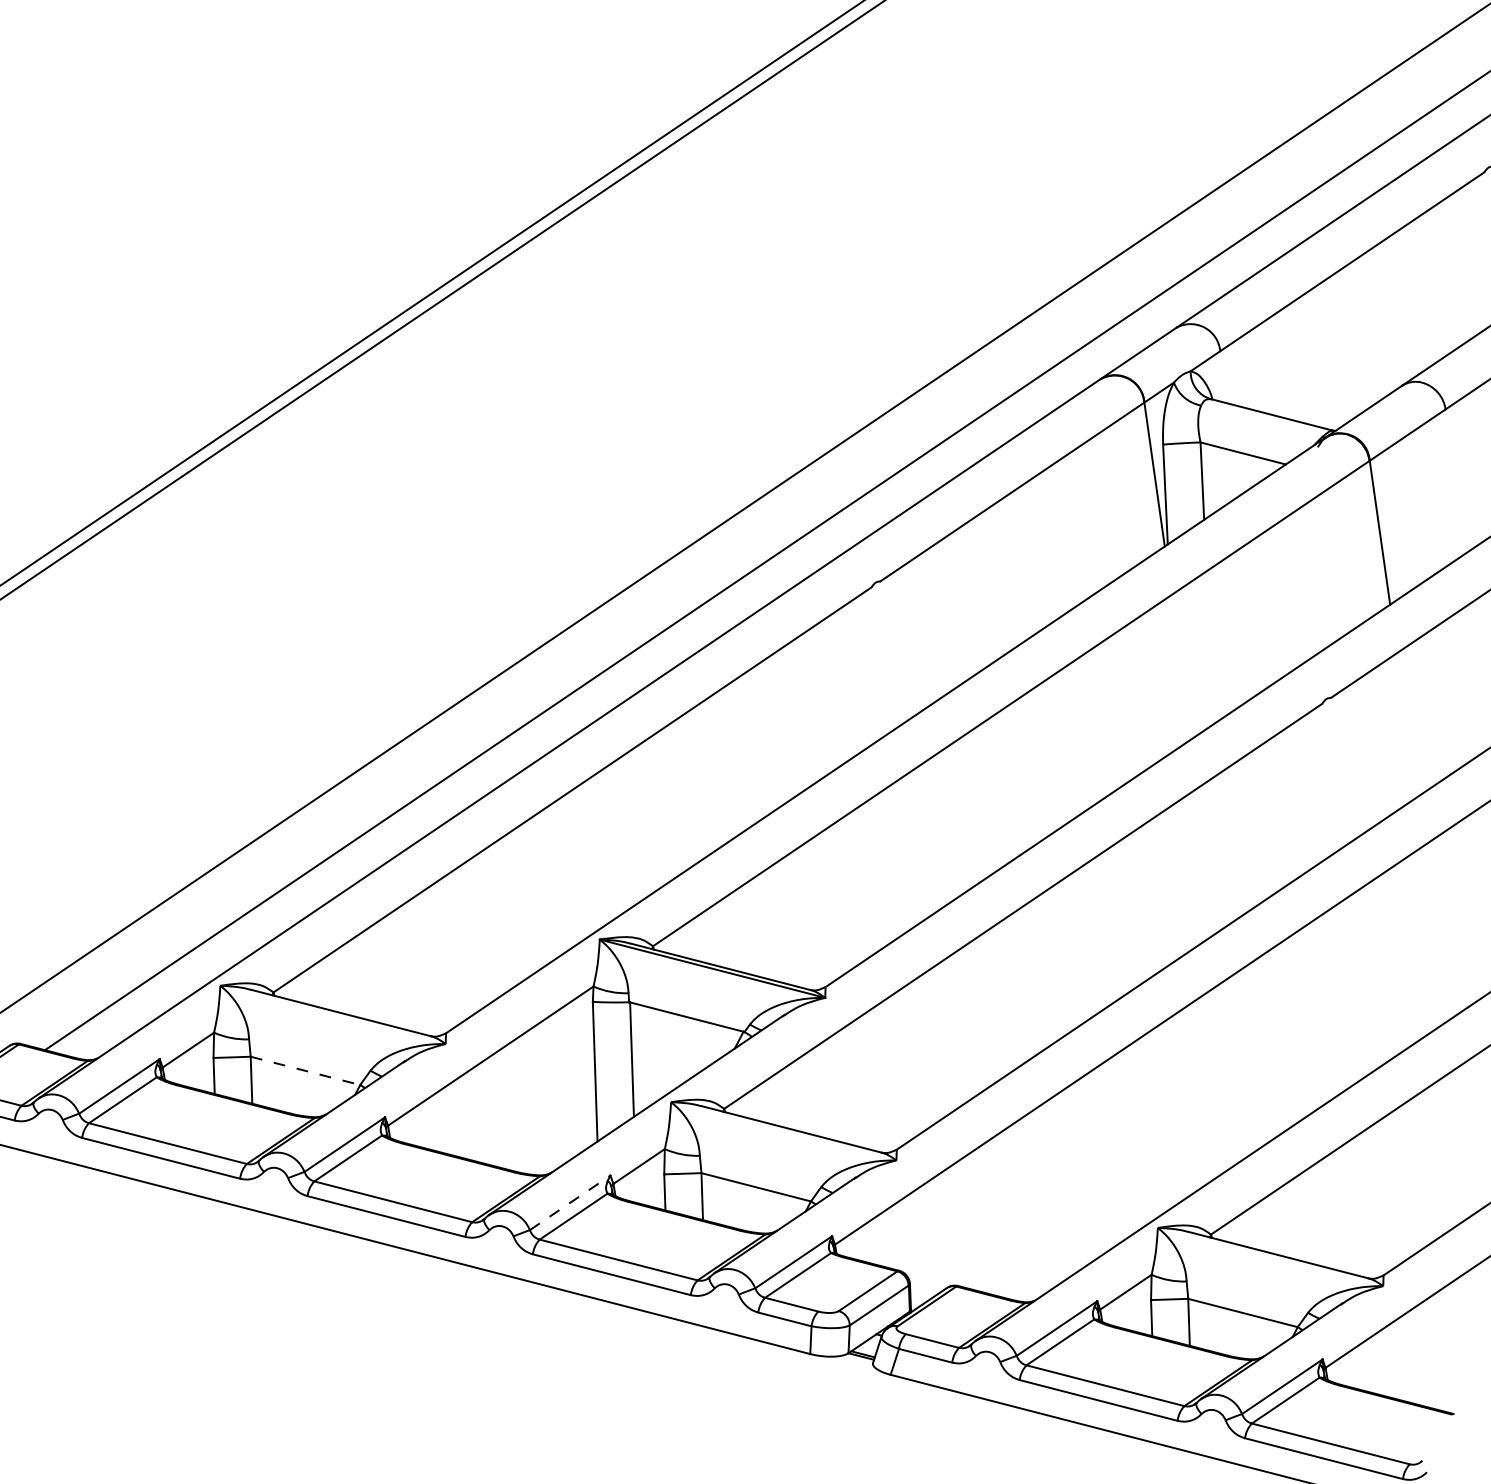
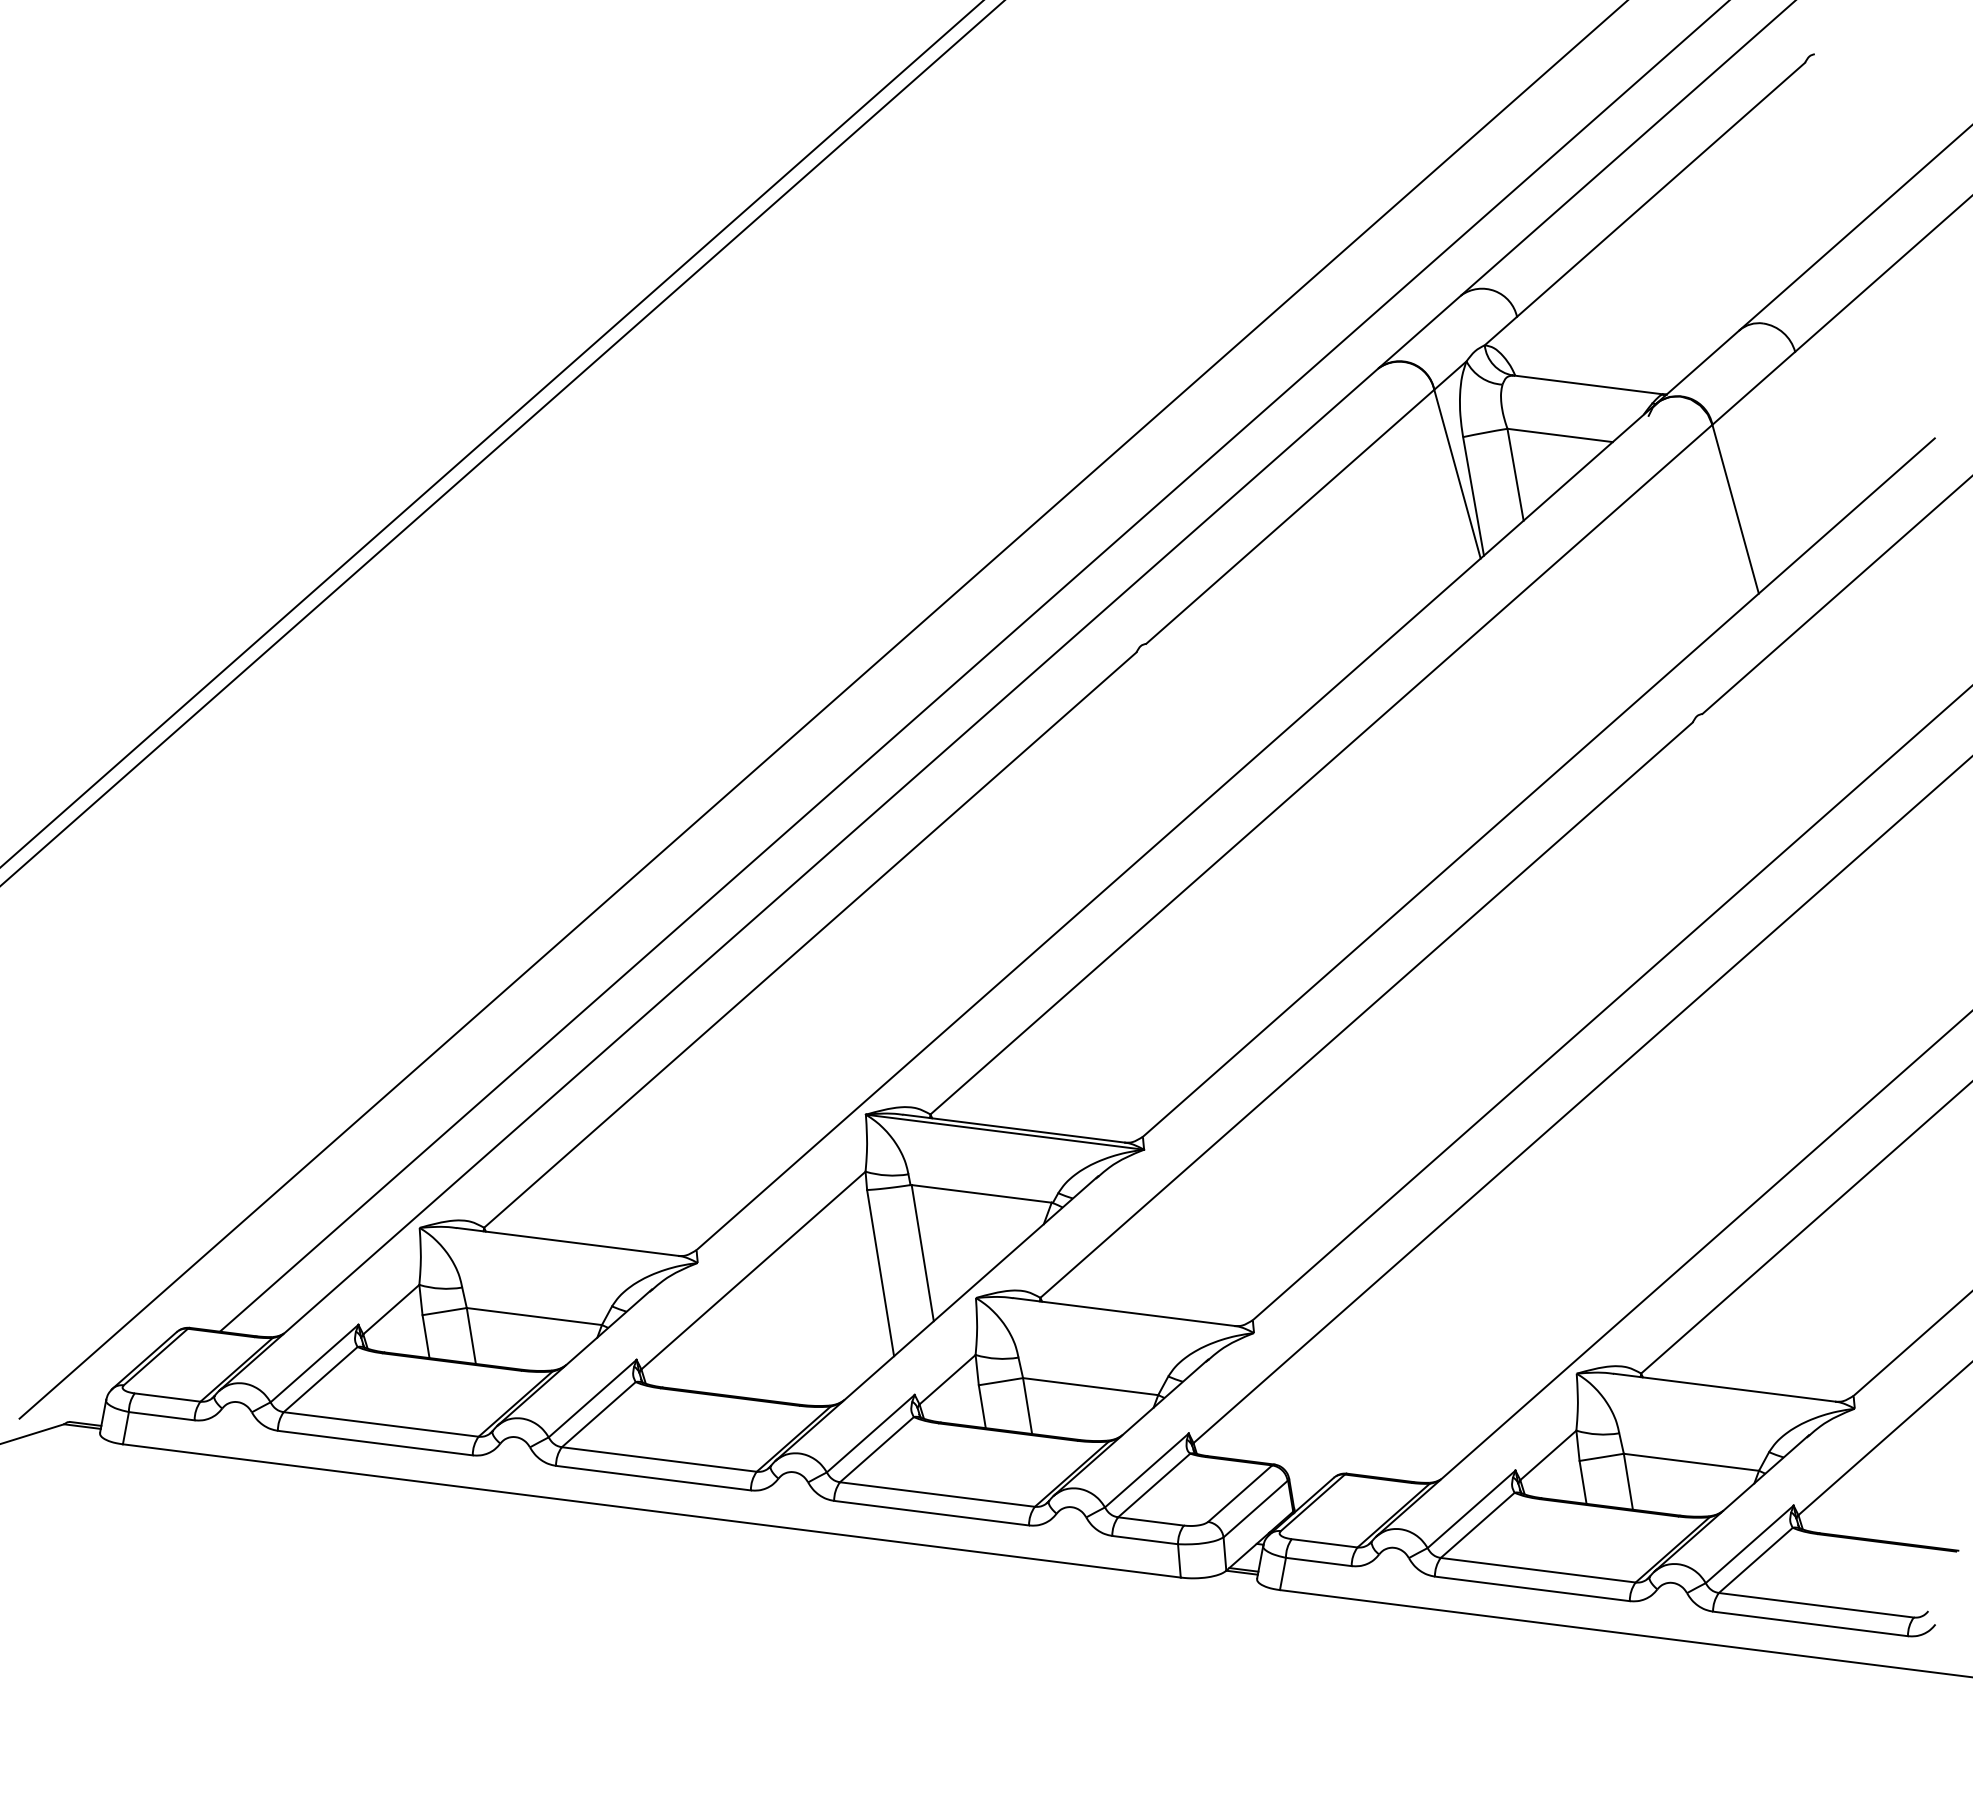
line: (305, 1070) -> (534, 1316), dashed -> solid
line: (569, 1202) -> (870, 1433), dashed -> solid

